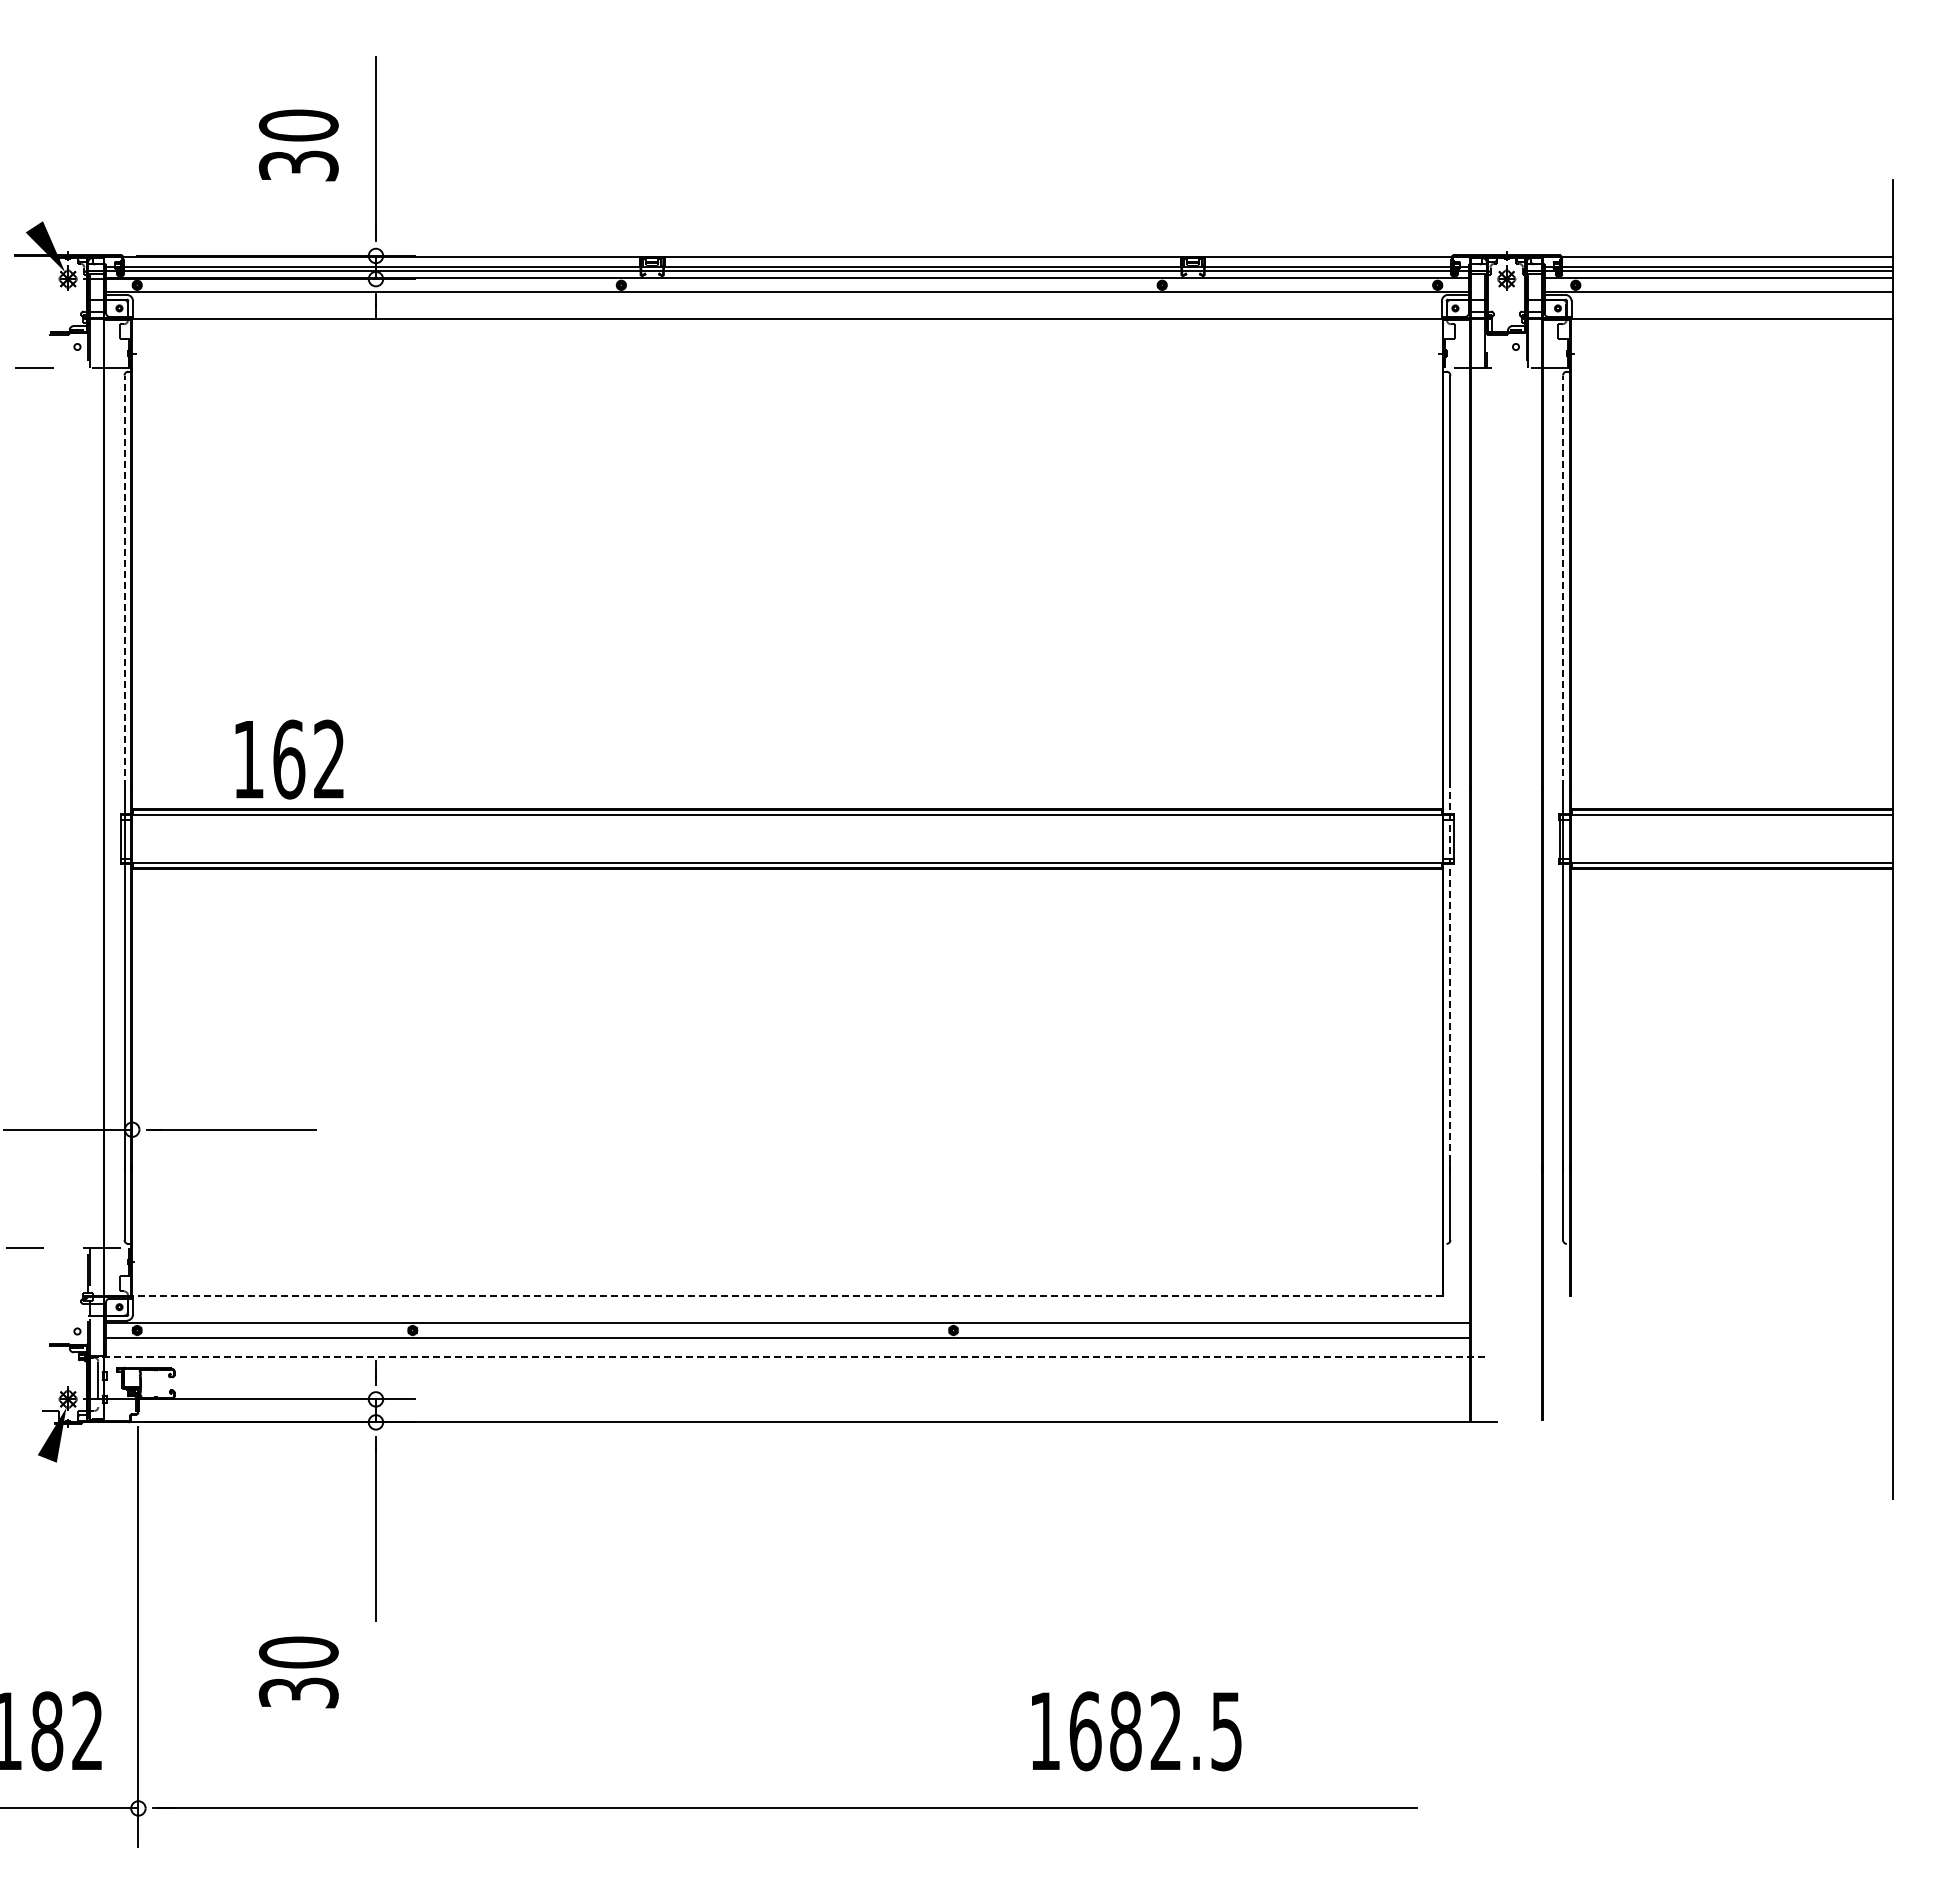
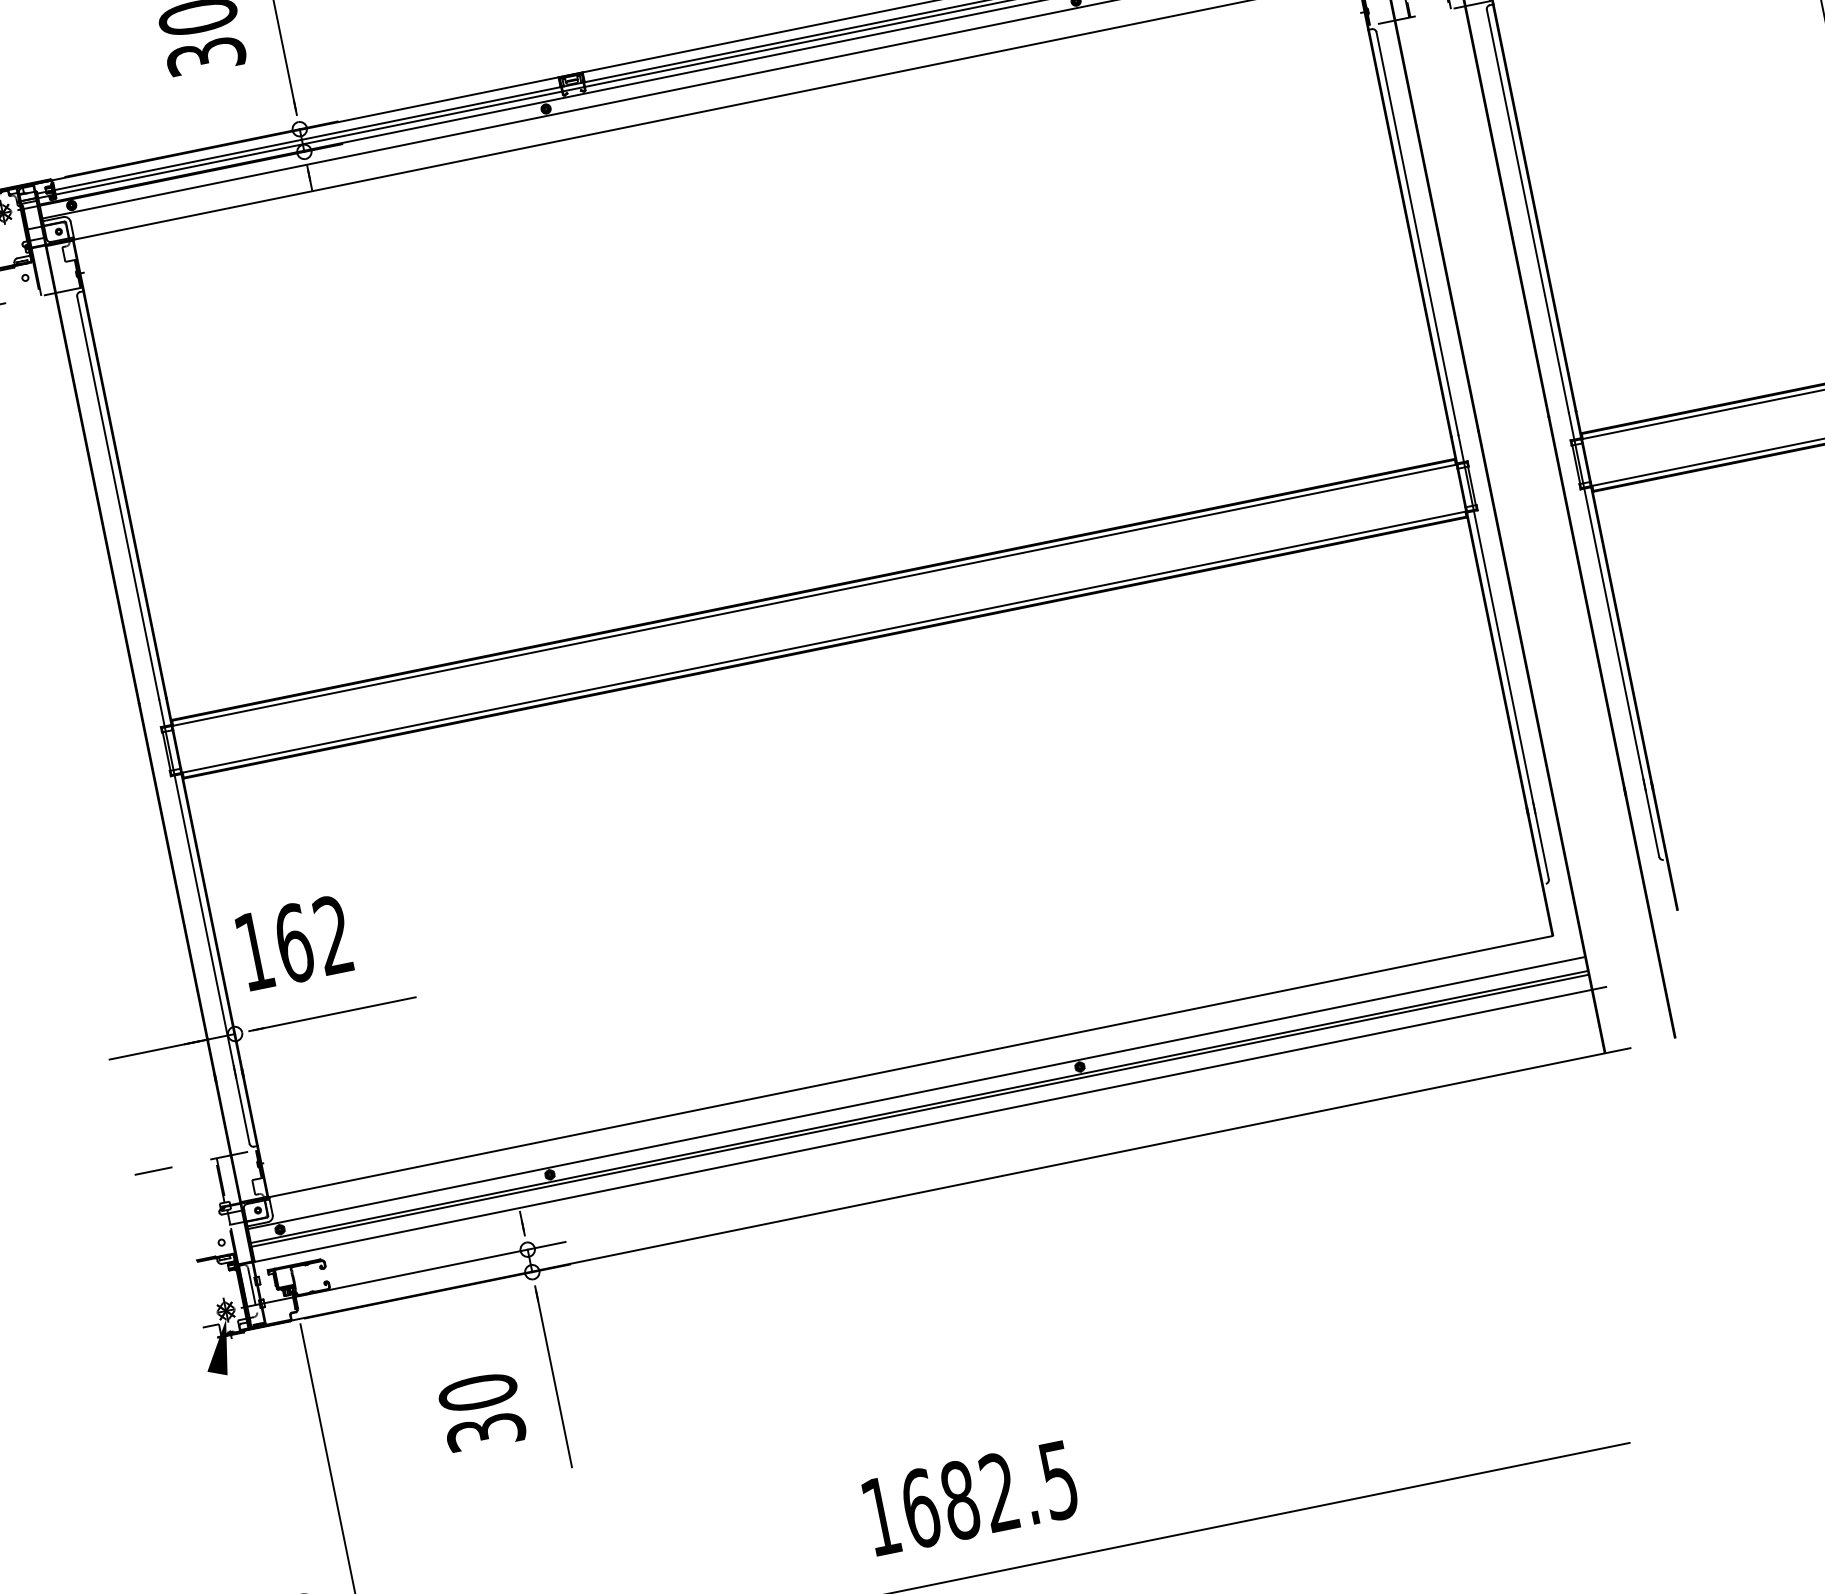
line: (124, 581) -> (118, 498), dashed -> solid
line: (1563, 581) -> (1528, 211), dashed -> solid
text: (289, 759) -> (294, 943), moved
line: (1450, 979) -> (1496, 623), dashed -> solid
line: (786, 1296) -> (909, 1067), dashed -> solid
line: (787, 1341) -> (919, 1110), added
line: (787, 1356) -> (922, 1125), dashed -> solid
text: (298, 1672) -> (481, 1412), moved
text: (1136, 1731) -> (970, 1498), moved

